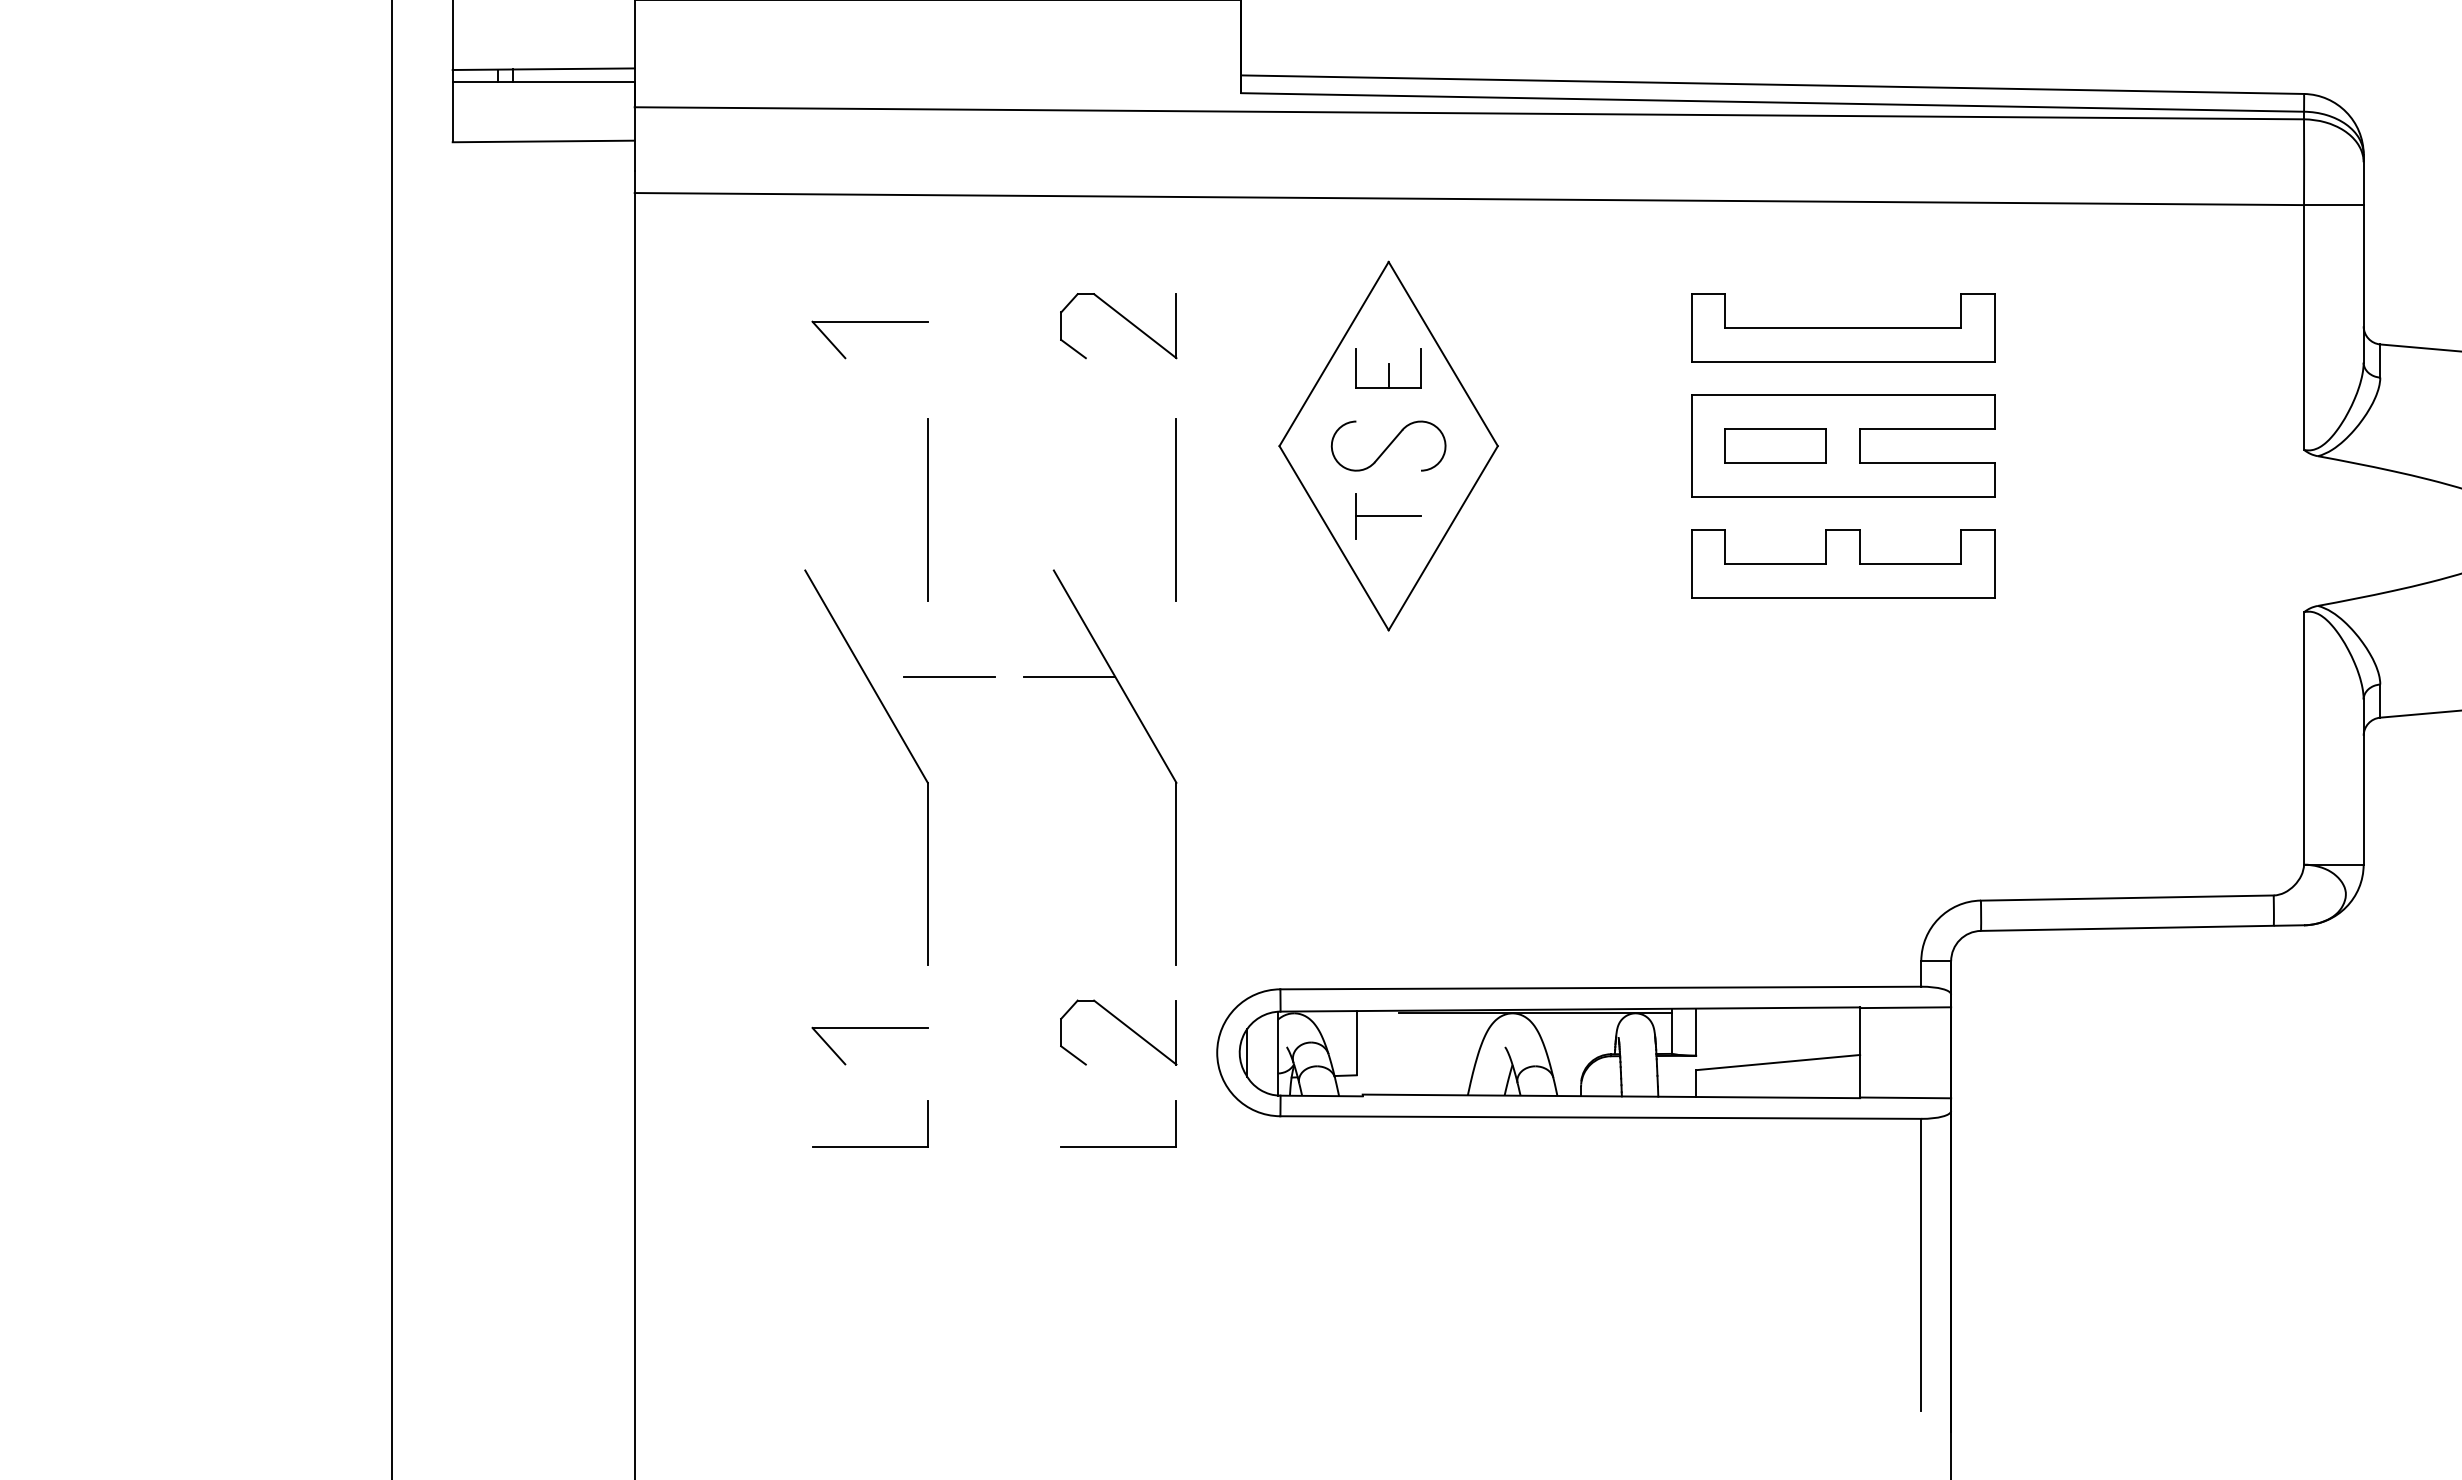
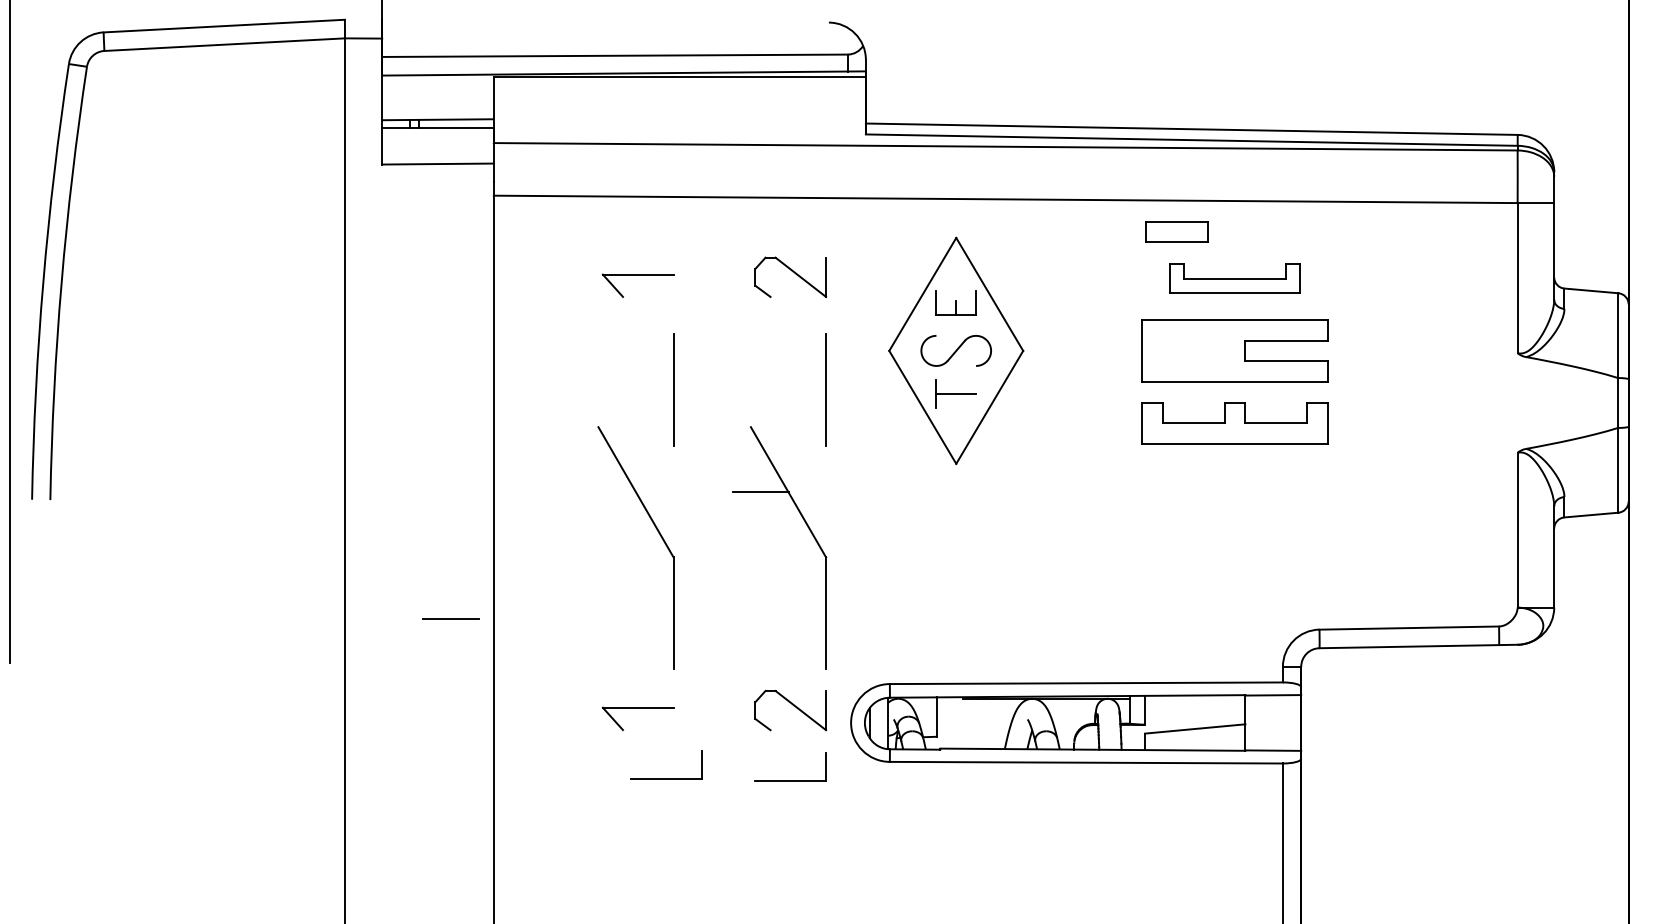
part: (1842, 328) -> (1234, 278), size x0.7
part: (1775, 445) -> (1176, 231), moved
line: (948, 675) -> (450, 618), moved
part: (870, 1146) -> (666, 778), moved

